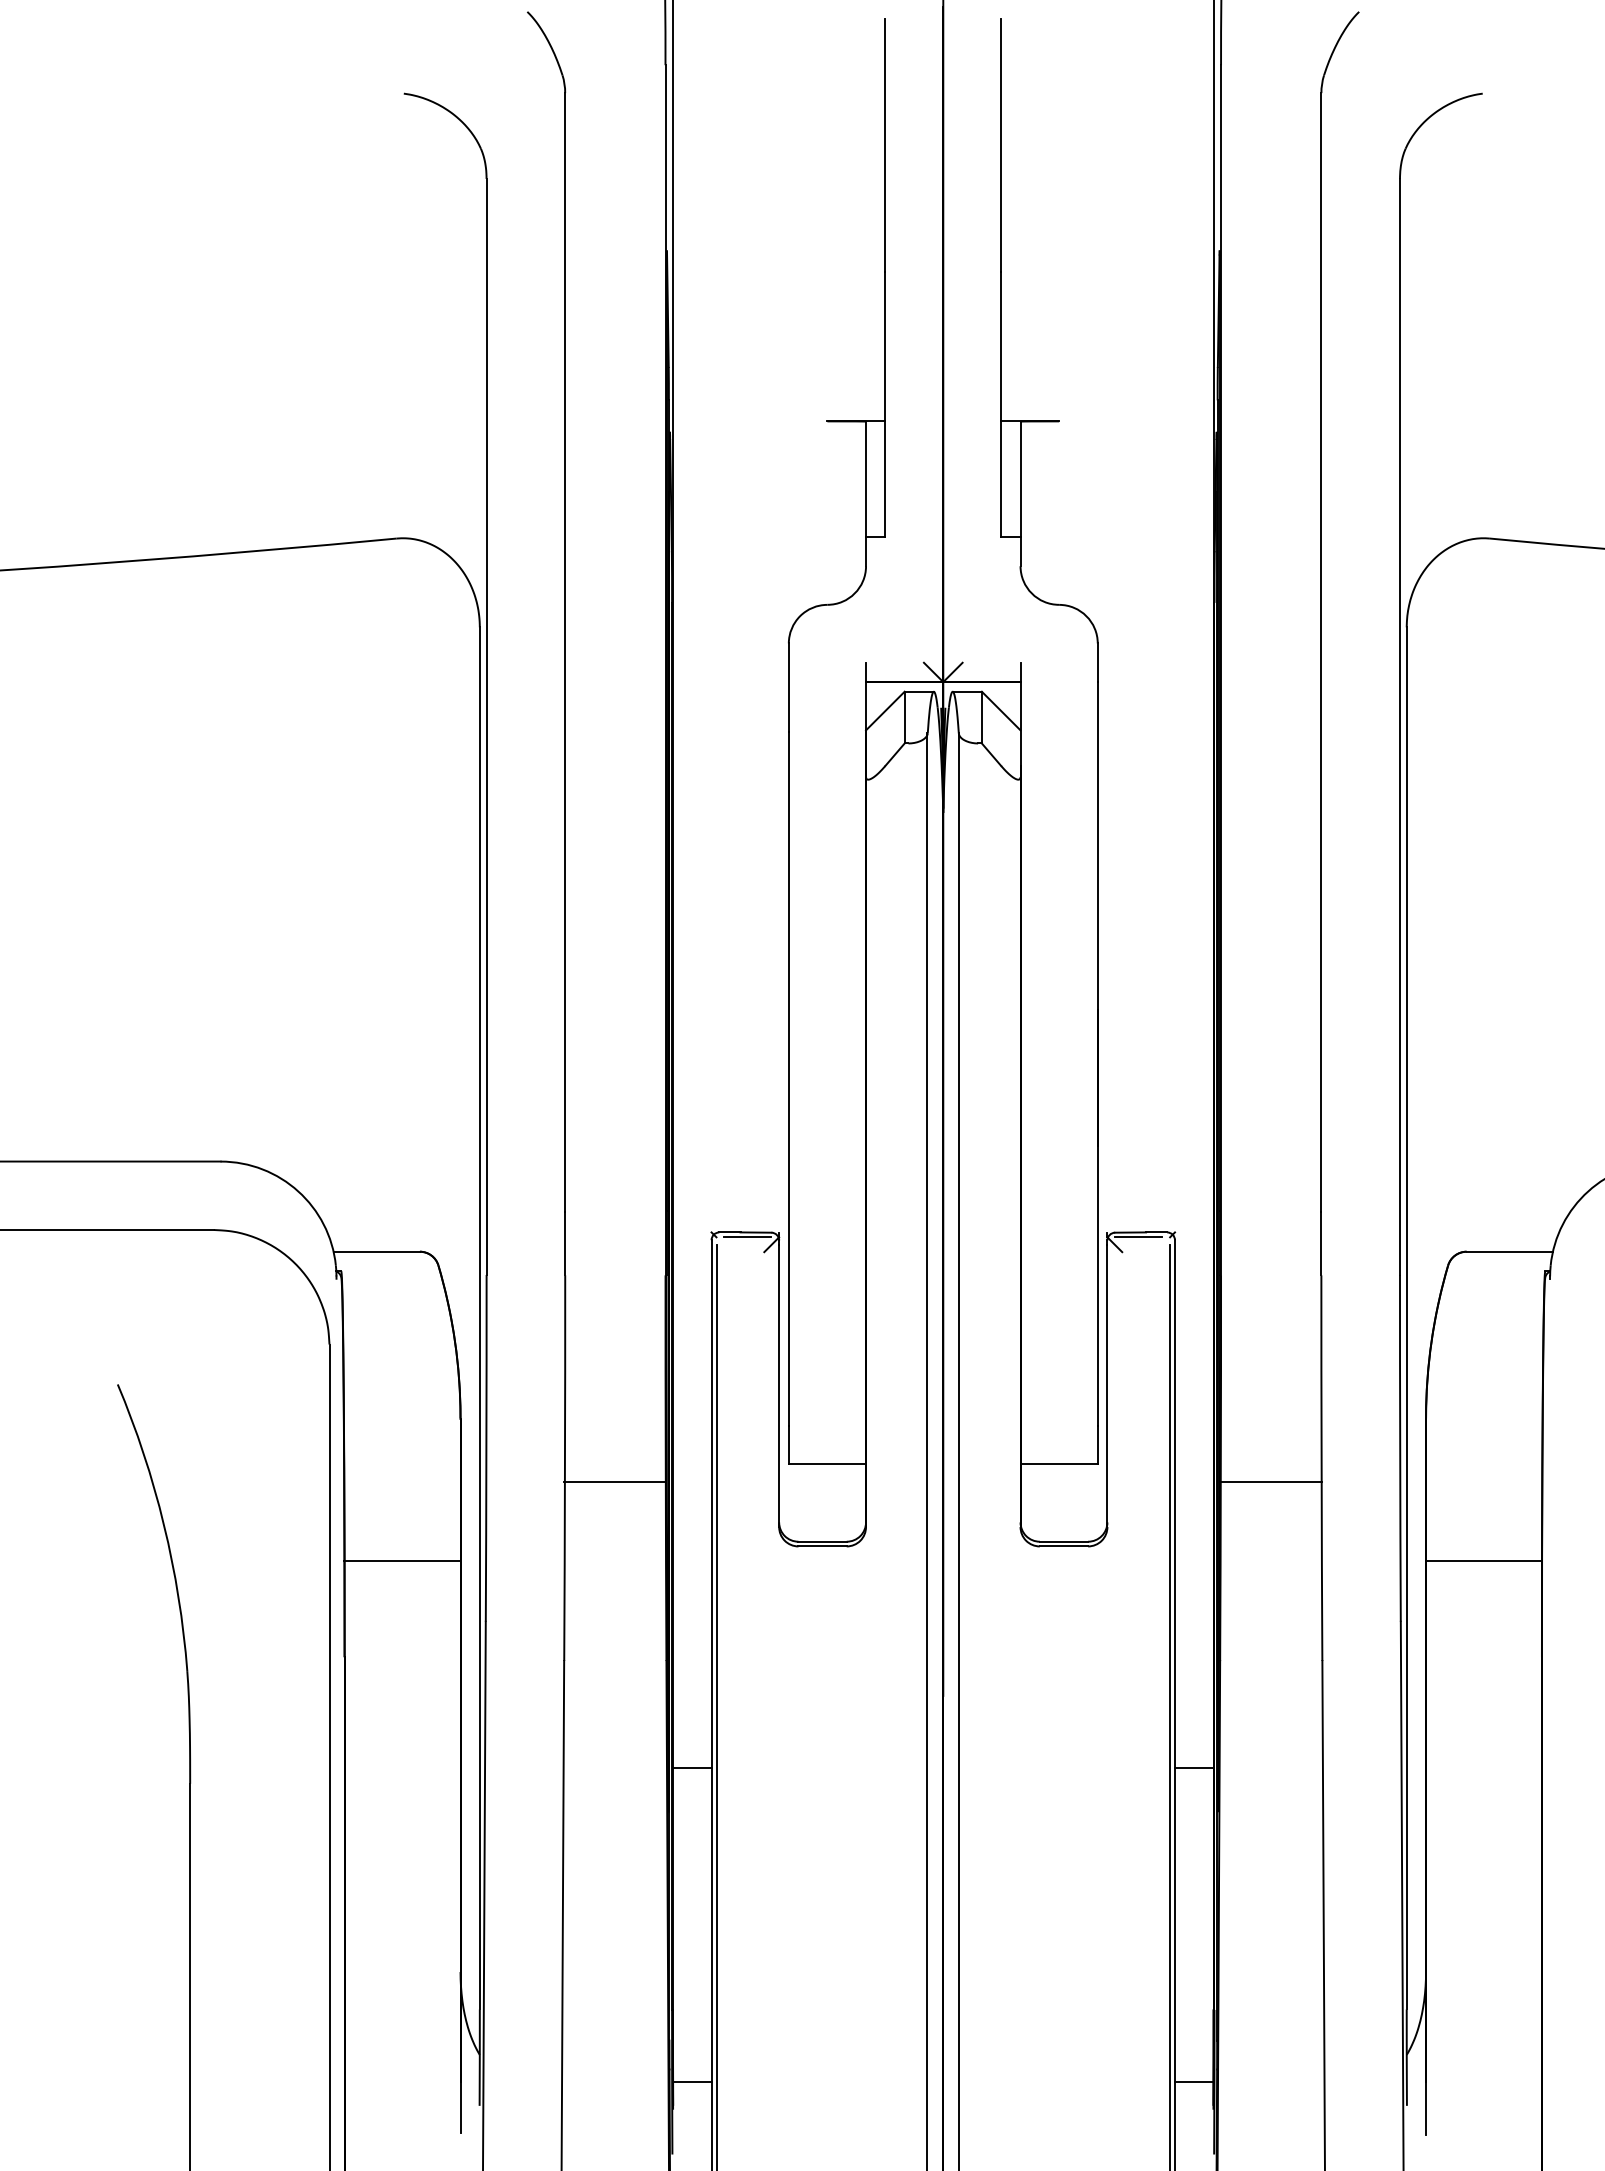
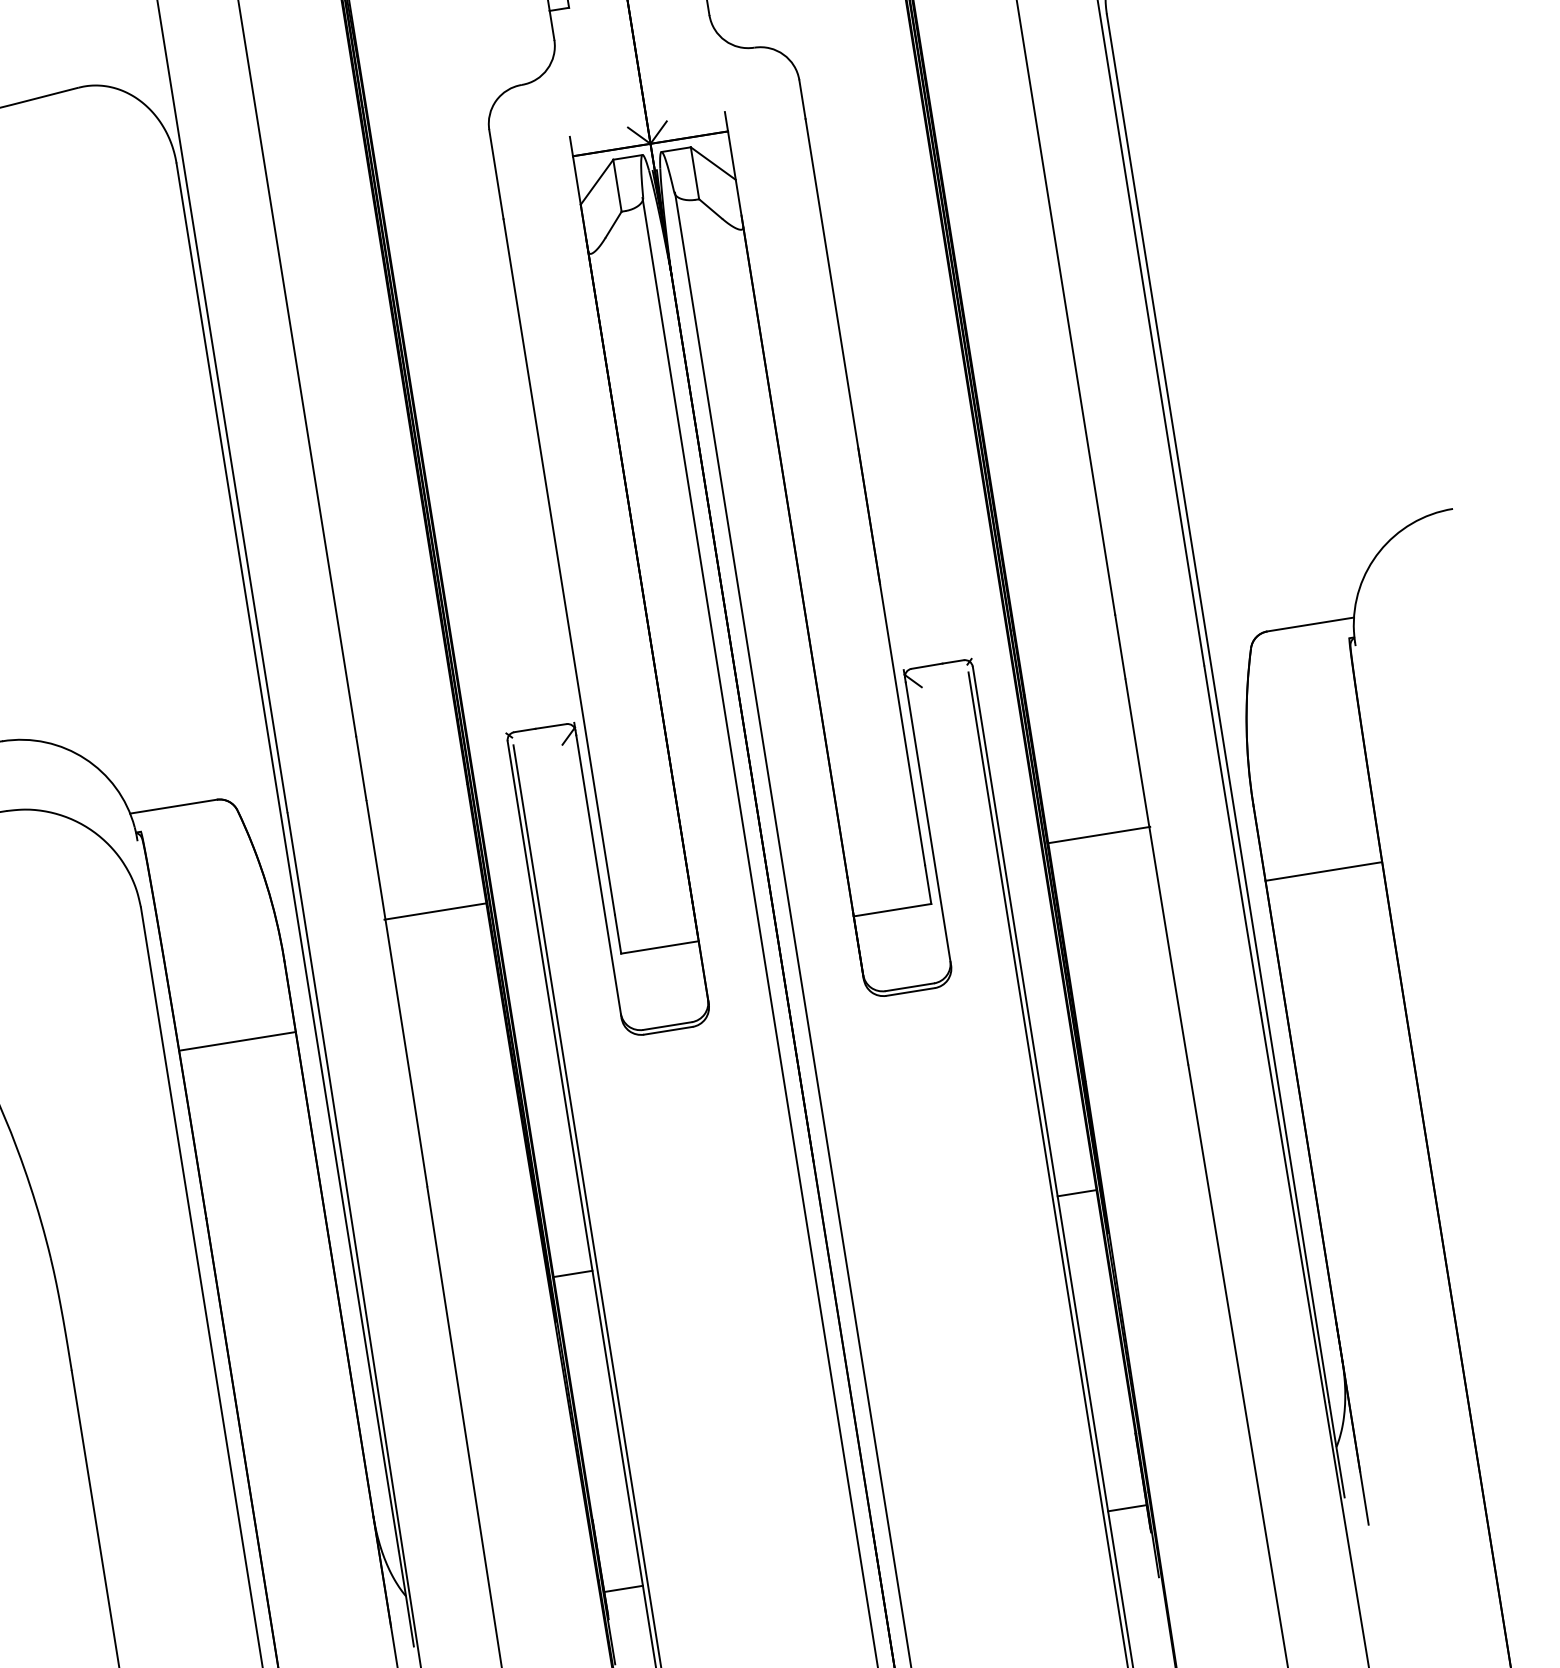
line: (747, 1237) -> (543, 732), removed
line: (1138, 1237) -> (935, 669), removed
line: (615, 1482) -> (436, 911), moved
line: (1271, 1482) -> (1099, 835), moved
line: (402, 1560) -> (237, 1041), moved
line: (1484, 1560) -> (1324, 871), moved

